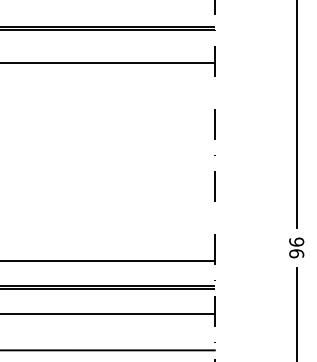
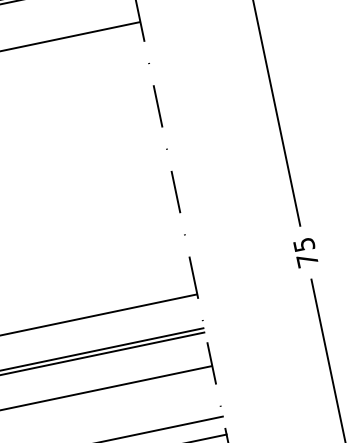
text: (296, 247) -> (305, 252), 96 -> 75

